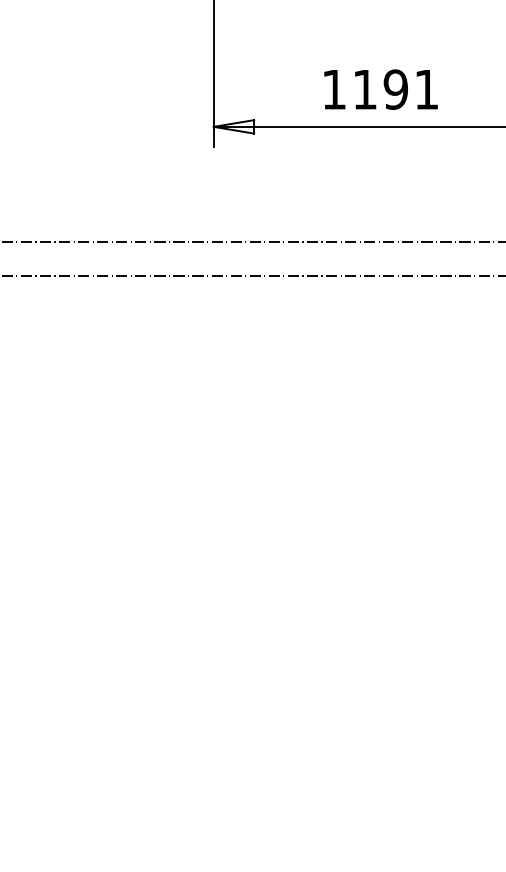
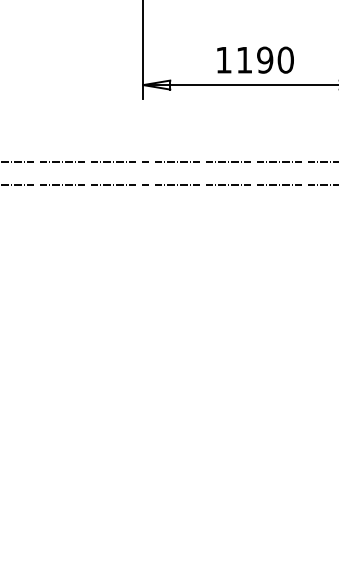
text: (426, 88) -> (285, 59), 1191 -> 1190

